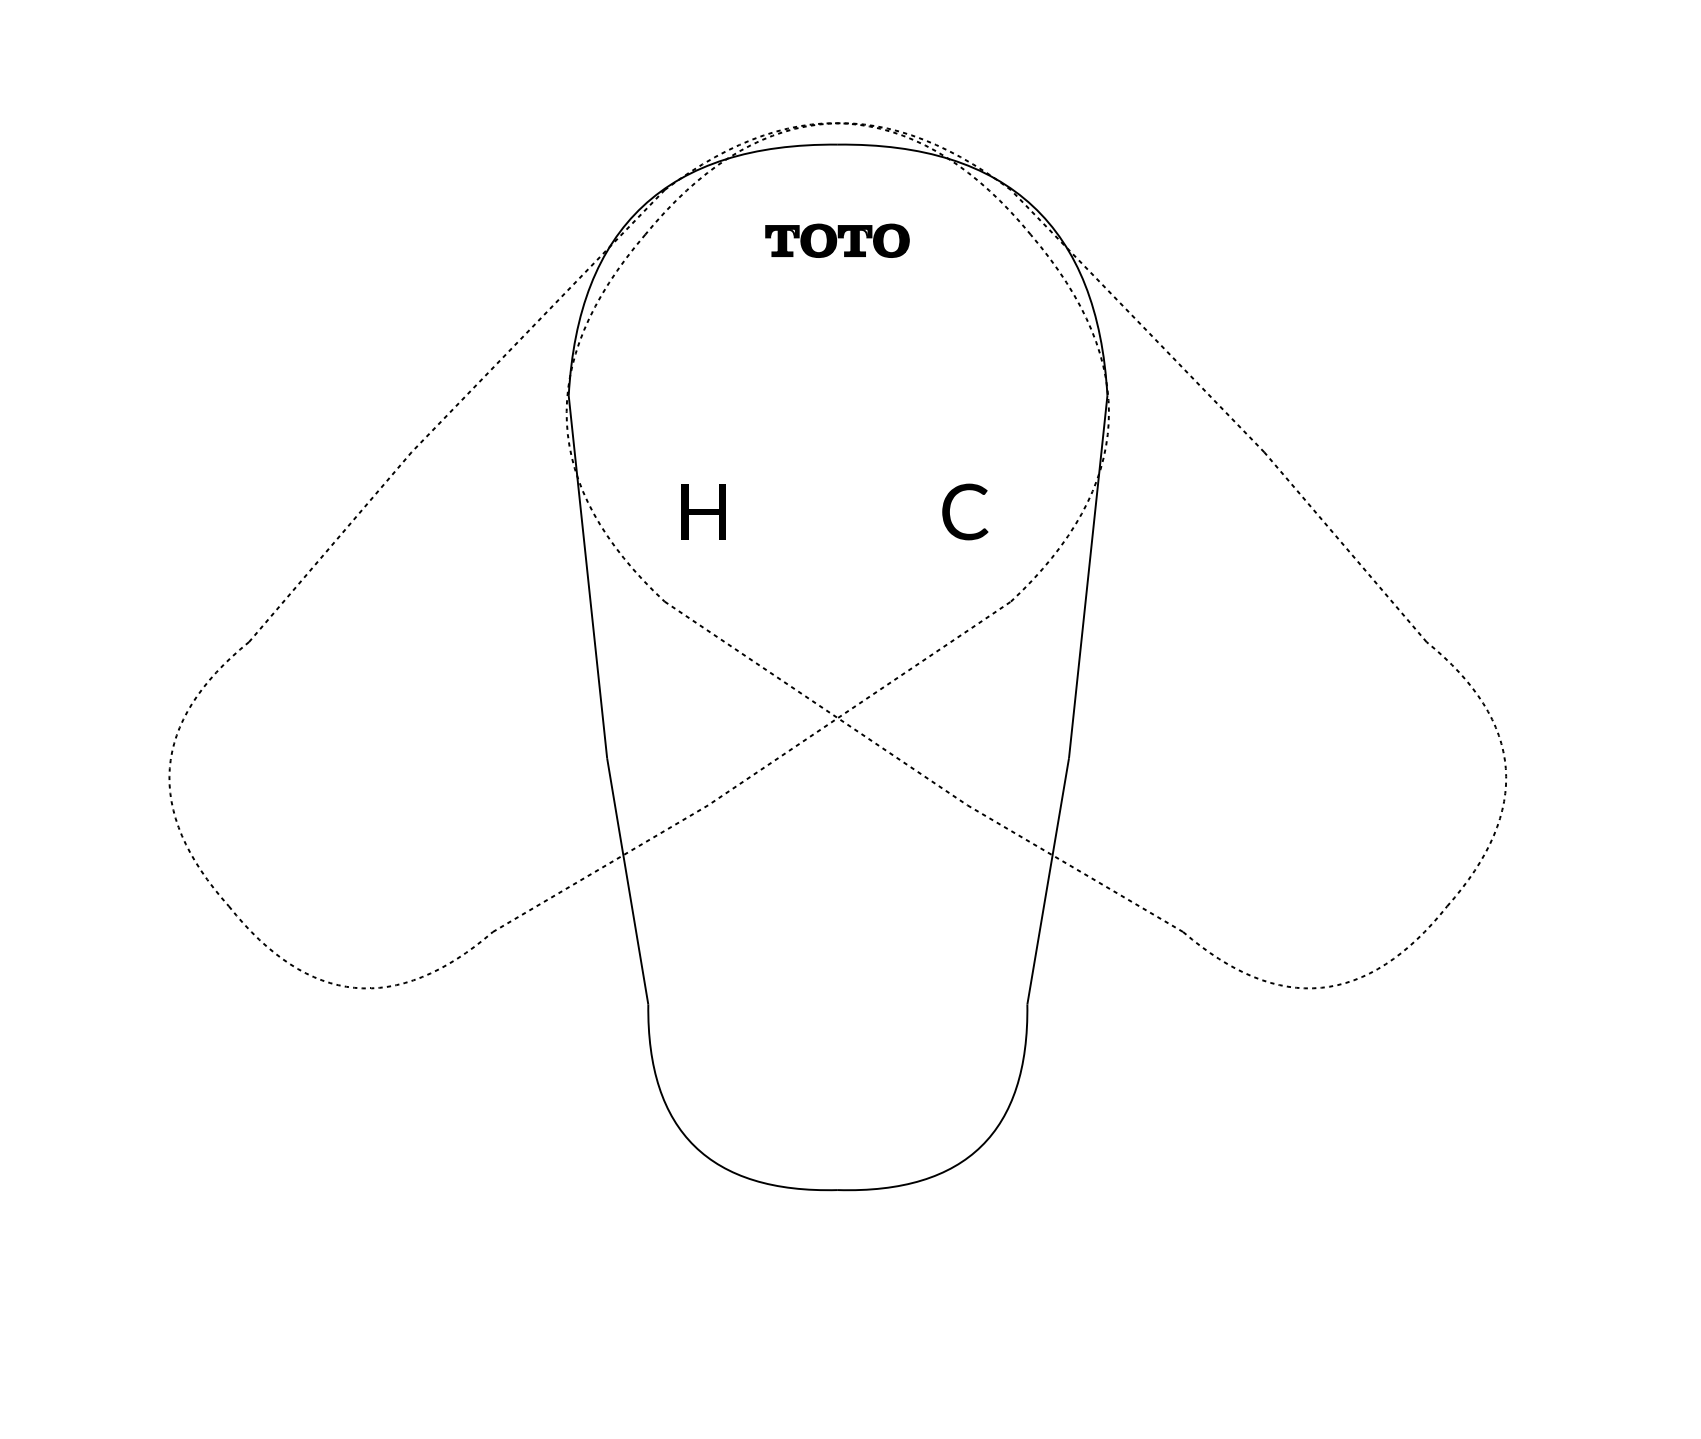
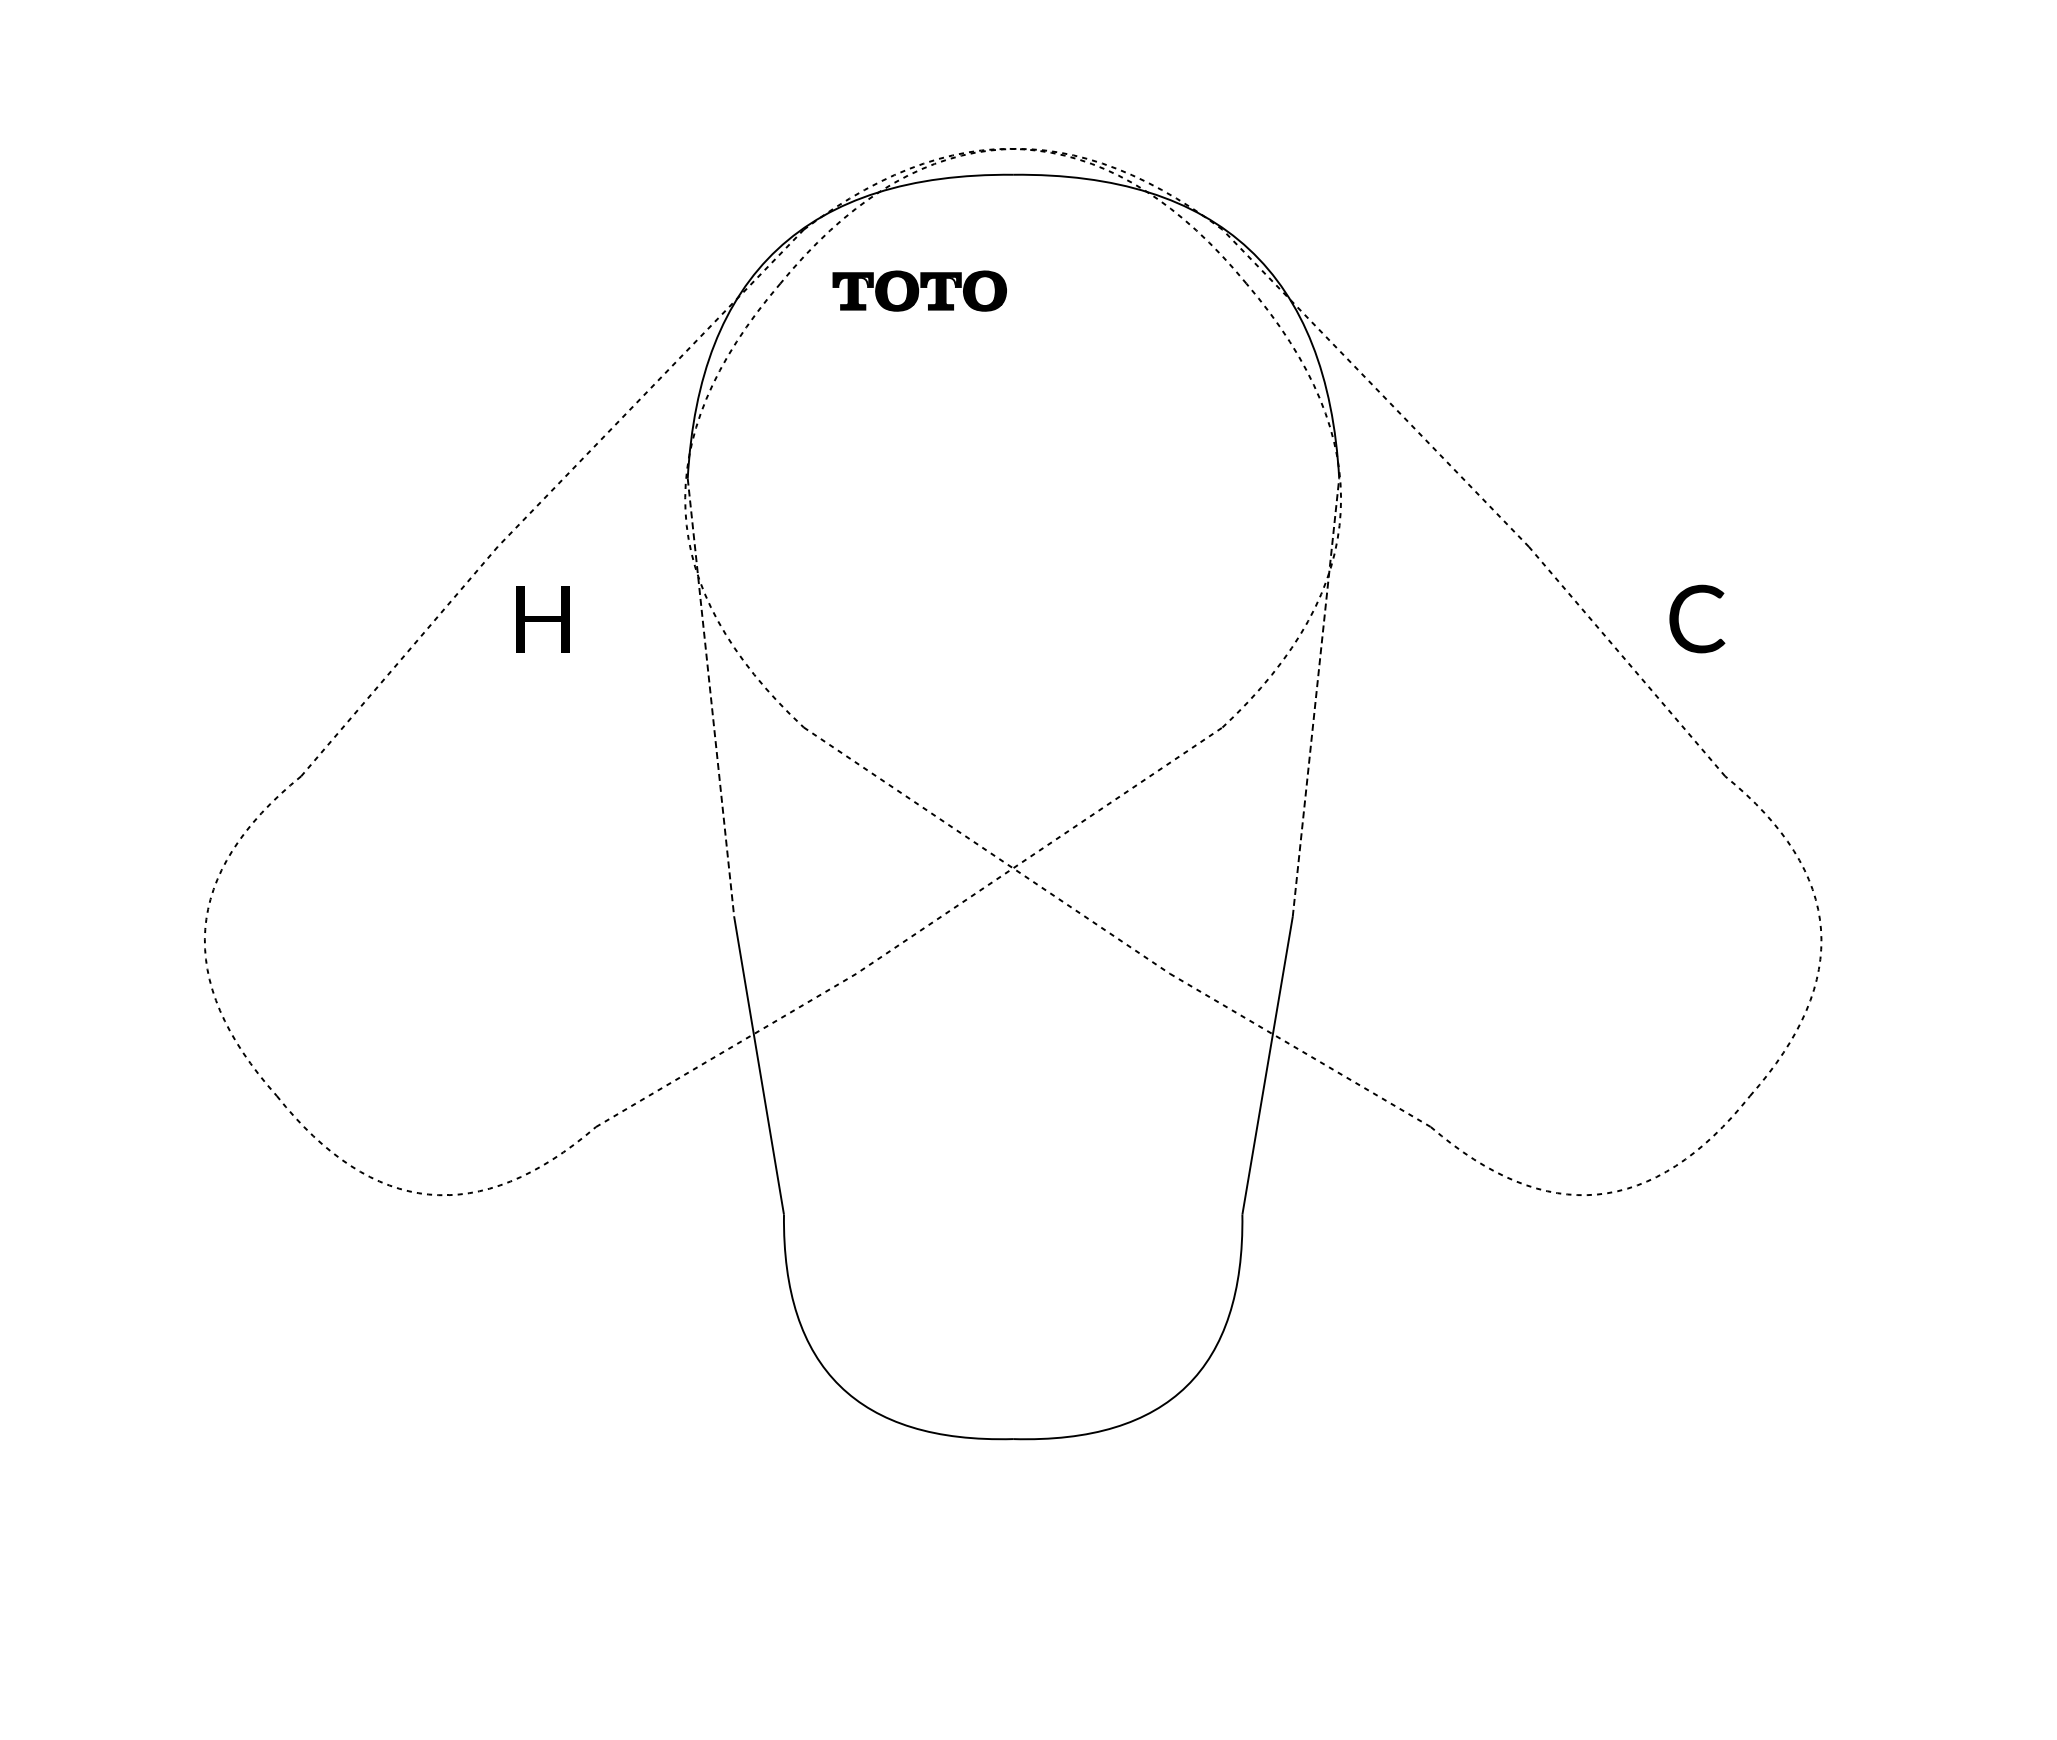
part: (837, 240) -> (919, 290), moved
text: (965, 511) -> (1697, 618), moved
text: (703, 512) -> (542, 619), moved
line: (1088, 576) -> (1316, 697), solid -> dashed
line: (588, 577) -> (711, 698), solid -> dashed

